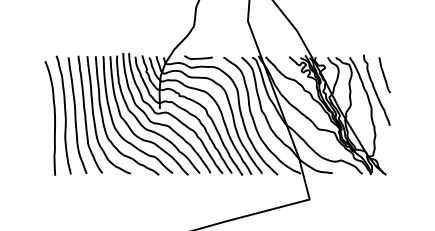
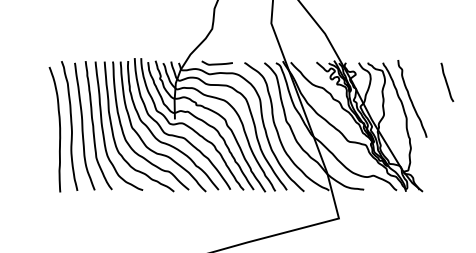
line: (384, 75) -> (447, 82), moved

